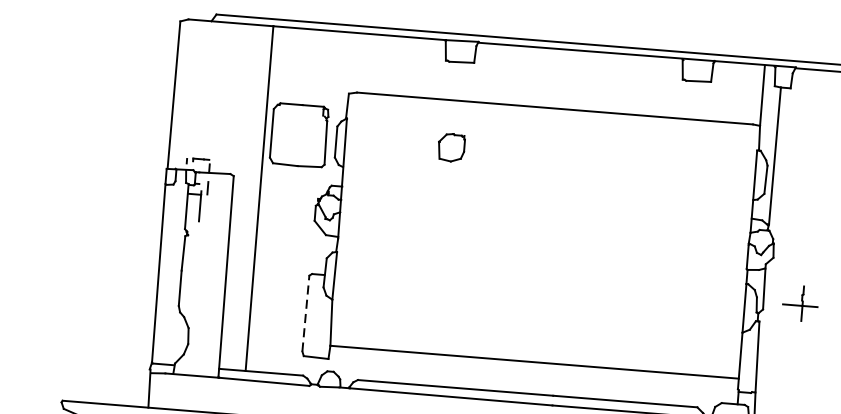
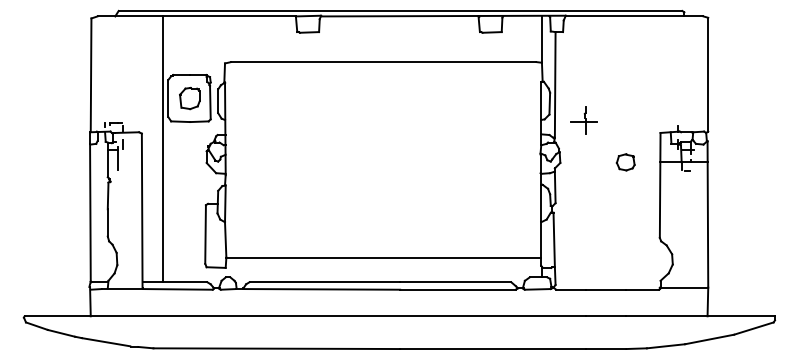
part: (450, 147) -> (189, 98), moved
part: (799, 303) -> (583, 120), moved
line: (305, 313) -> (205, 234), dashed -> solid

